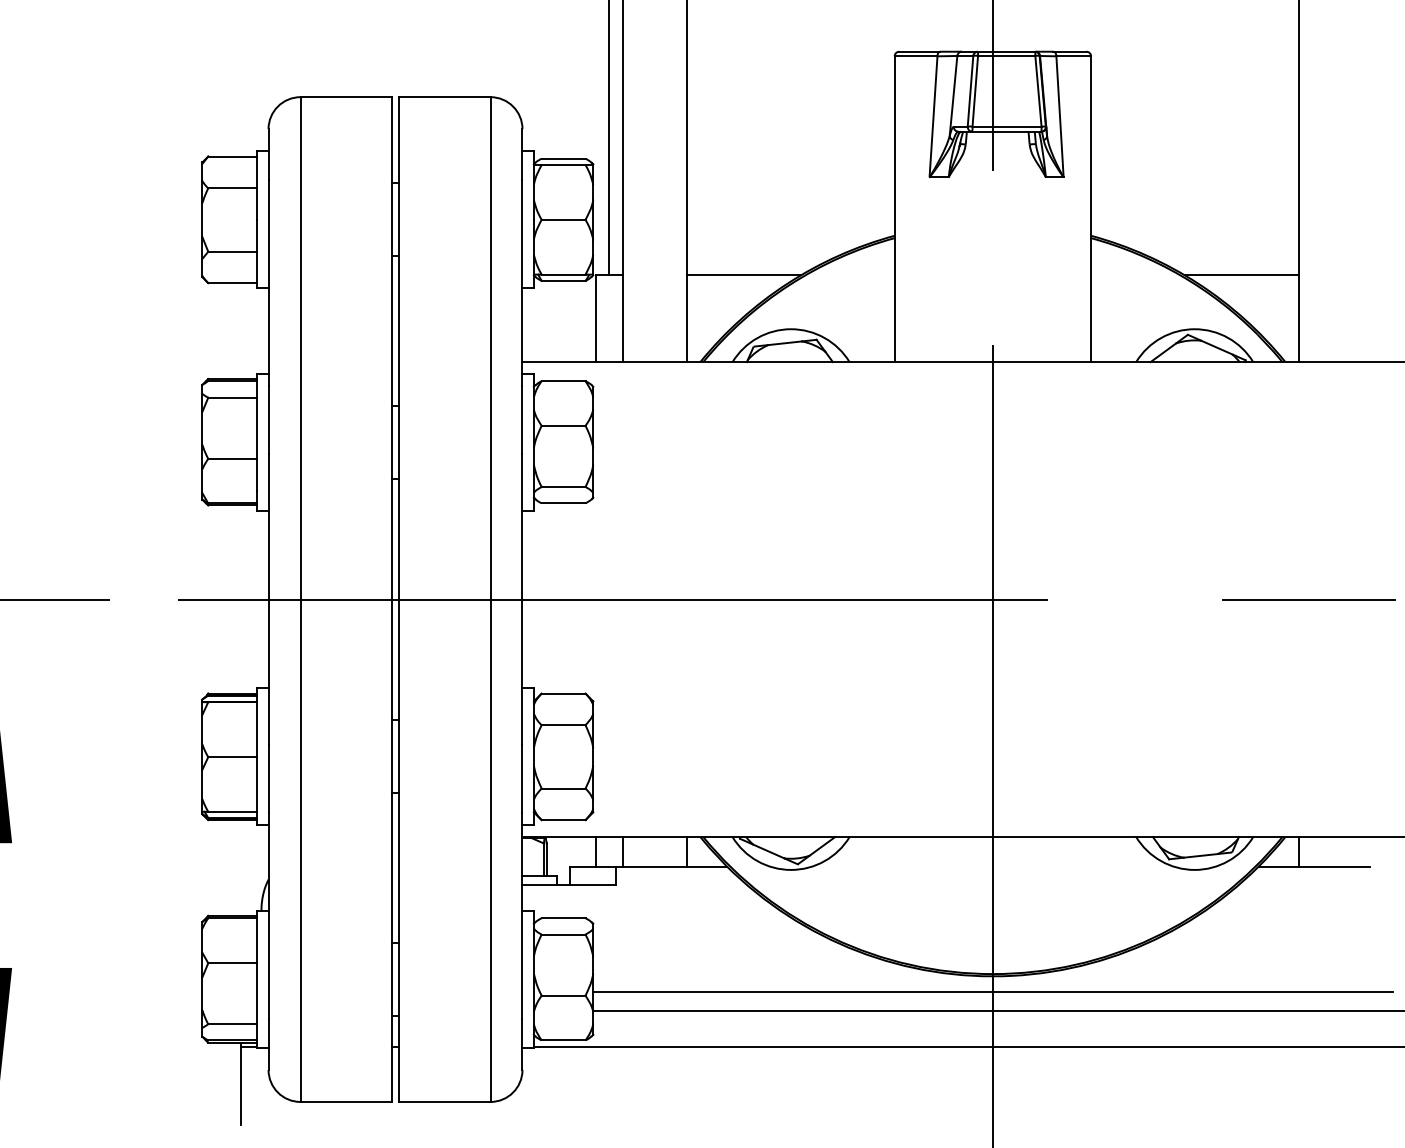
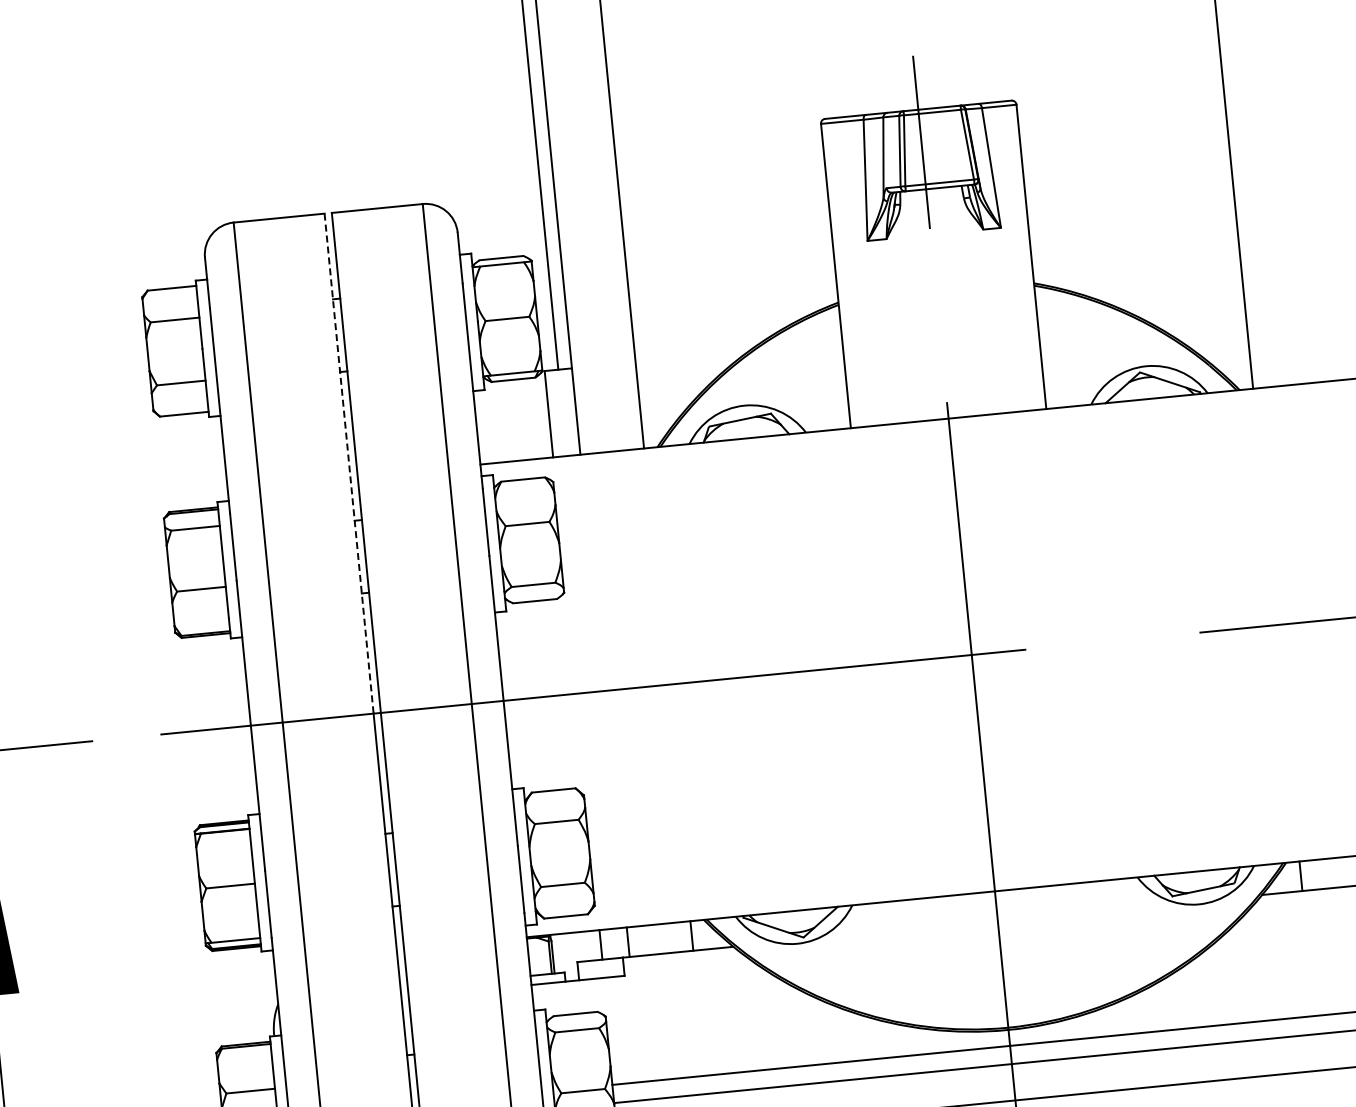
line: (743, 275) -> (691, 356), removed
line: (1241, 275) -> (1187, 308), removed
line: (391, 348) -> (348, 463), solid -> dashed

